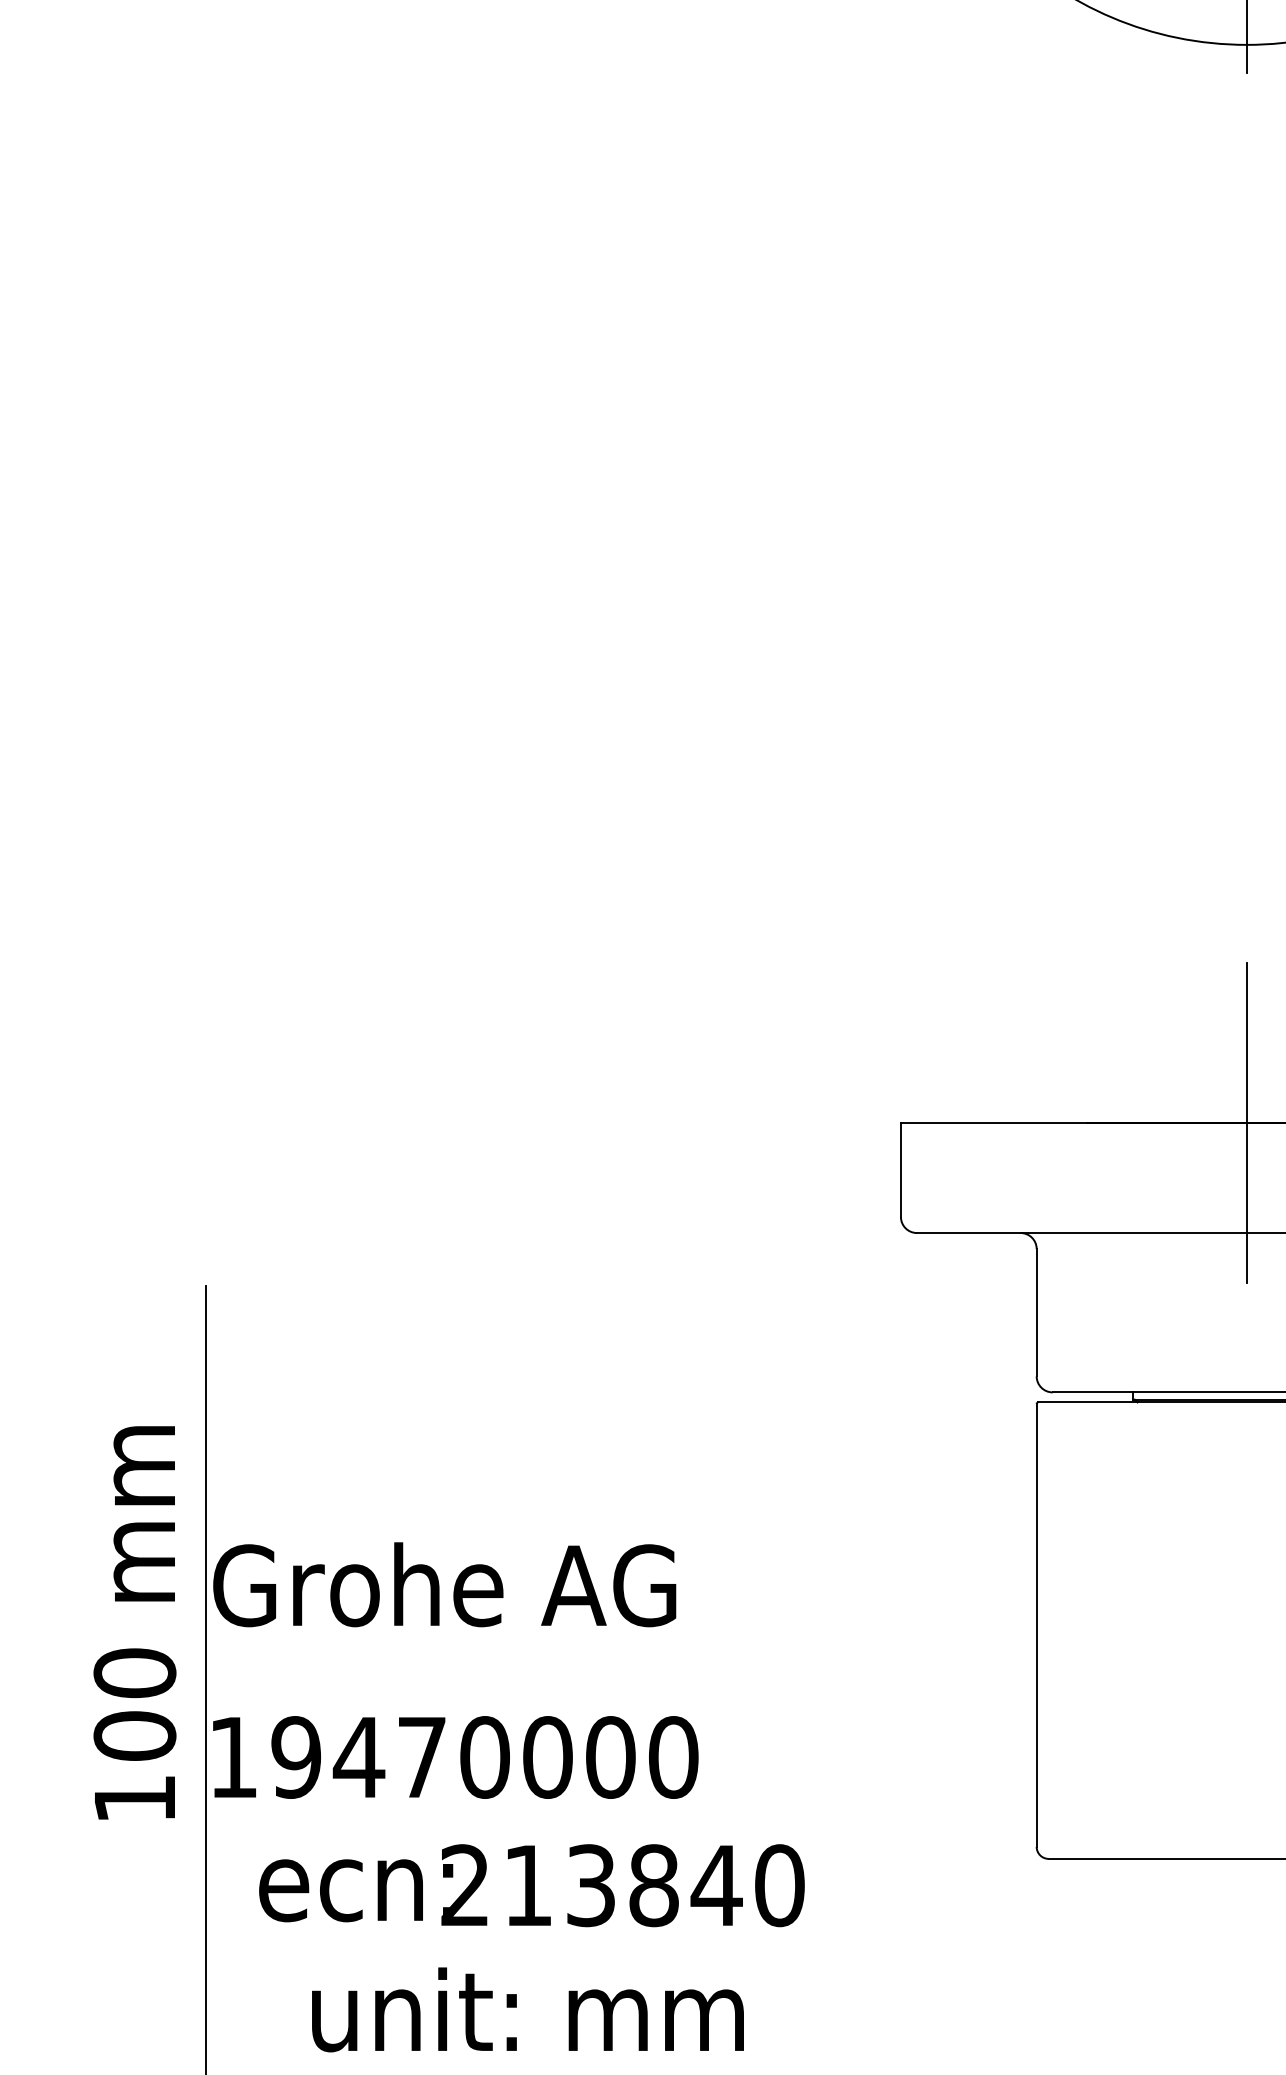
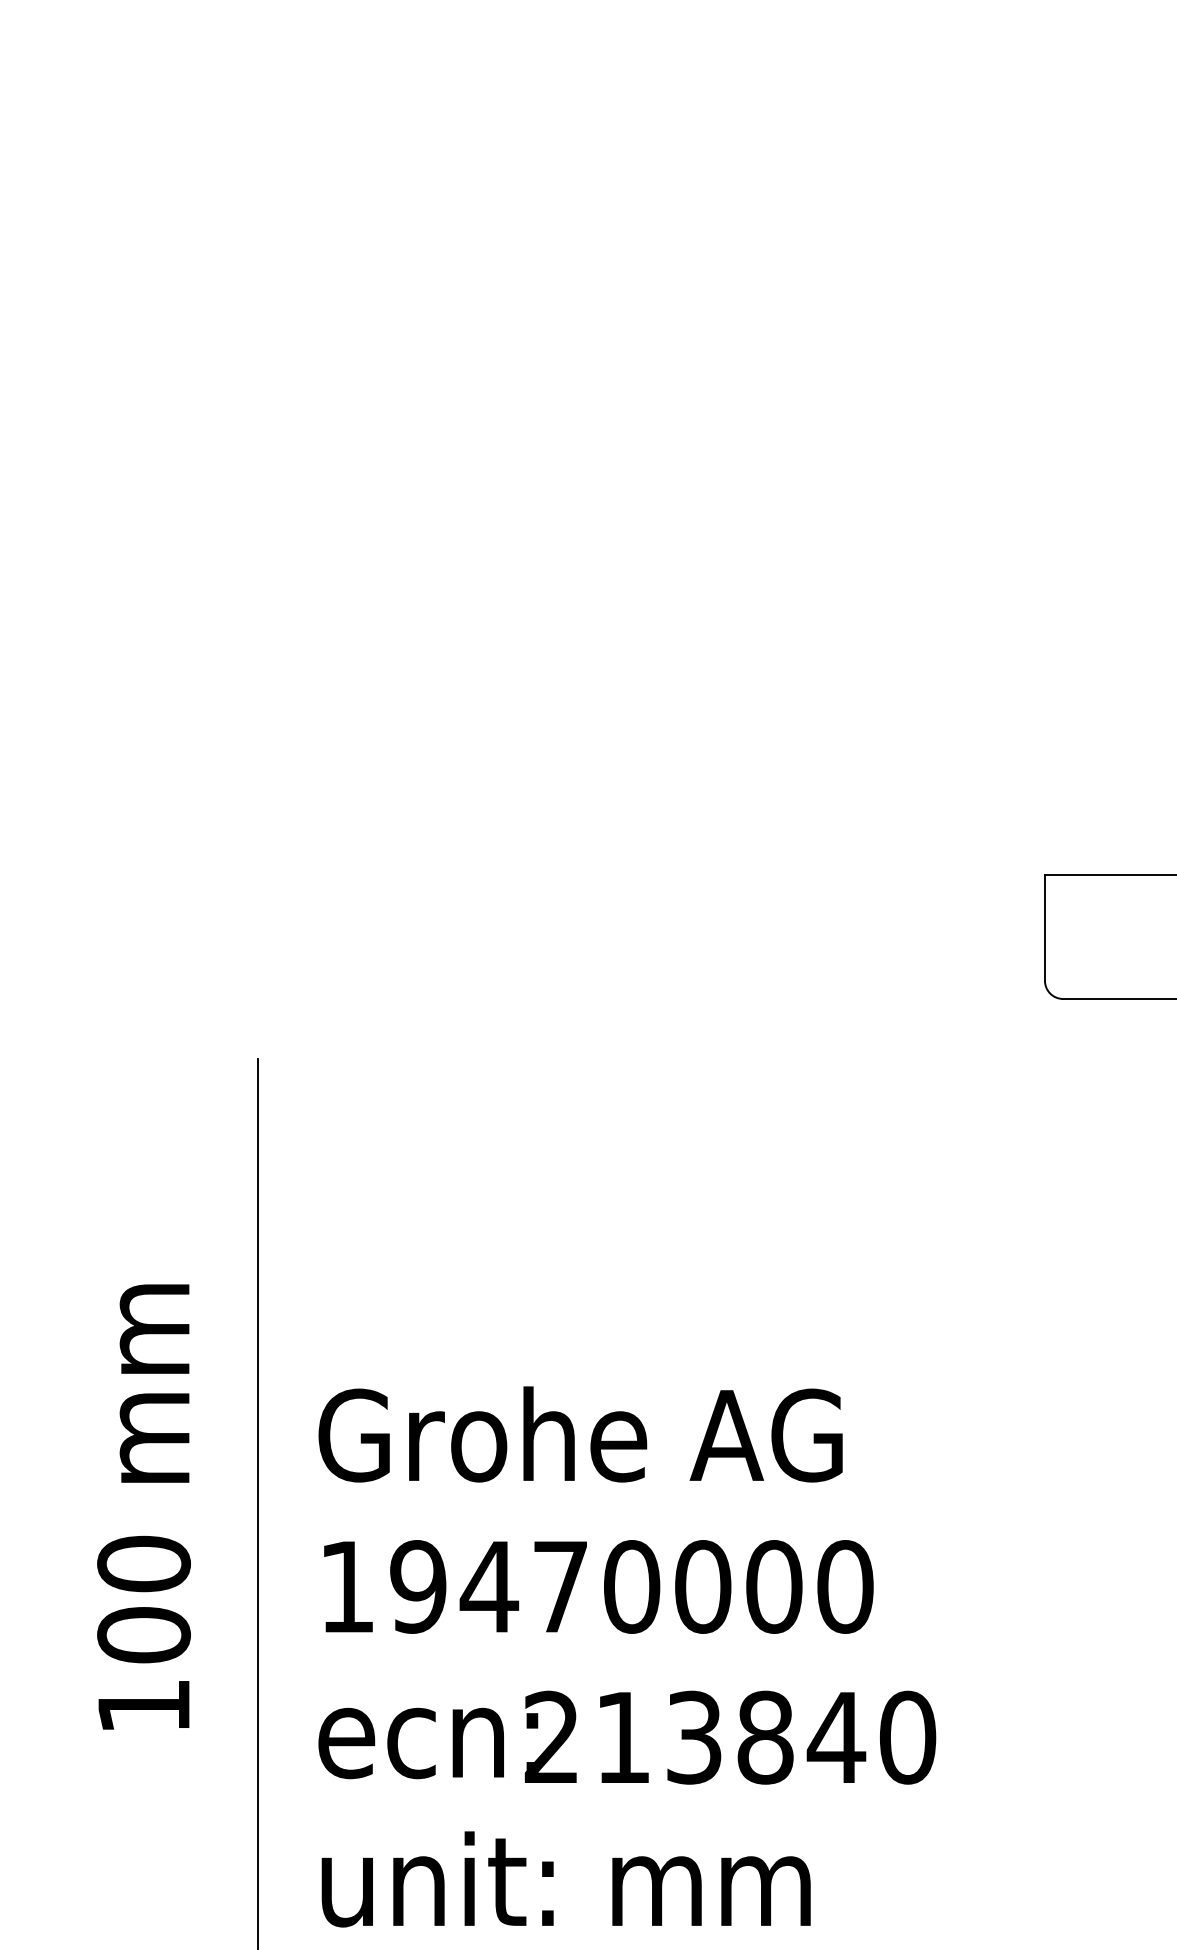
text: (444, 1584) -> (580, 1434), moved
text: (134, 1622) -> (143, 1506), moved
text: (455, 1757) -> (598, 1586), moved
text: (527, 2009) -> (565, 1878), moved

